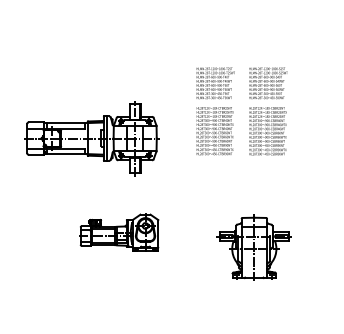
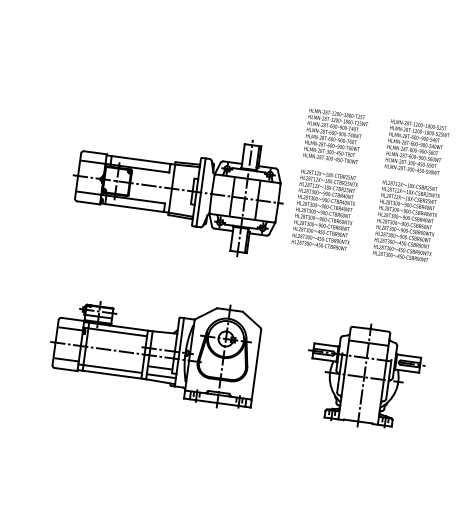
part: (91, 138) -> (177, 189), moved
part: (118, 232) -> (154, 346), size x1.67
part: (253, 247) -> (363, 374), moved

